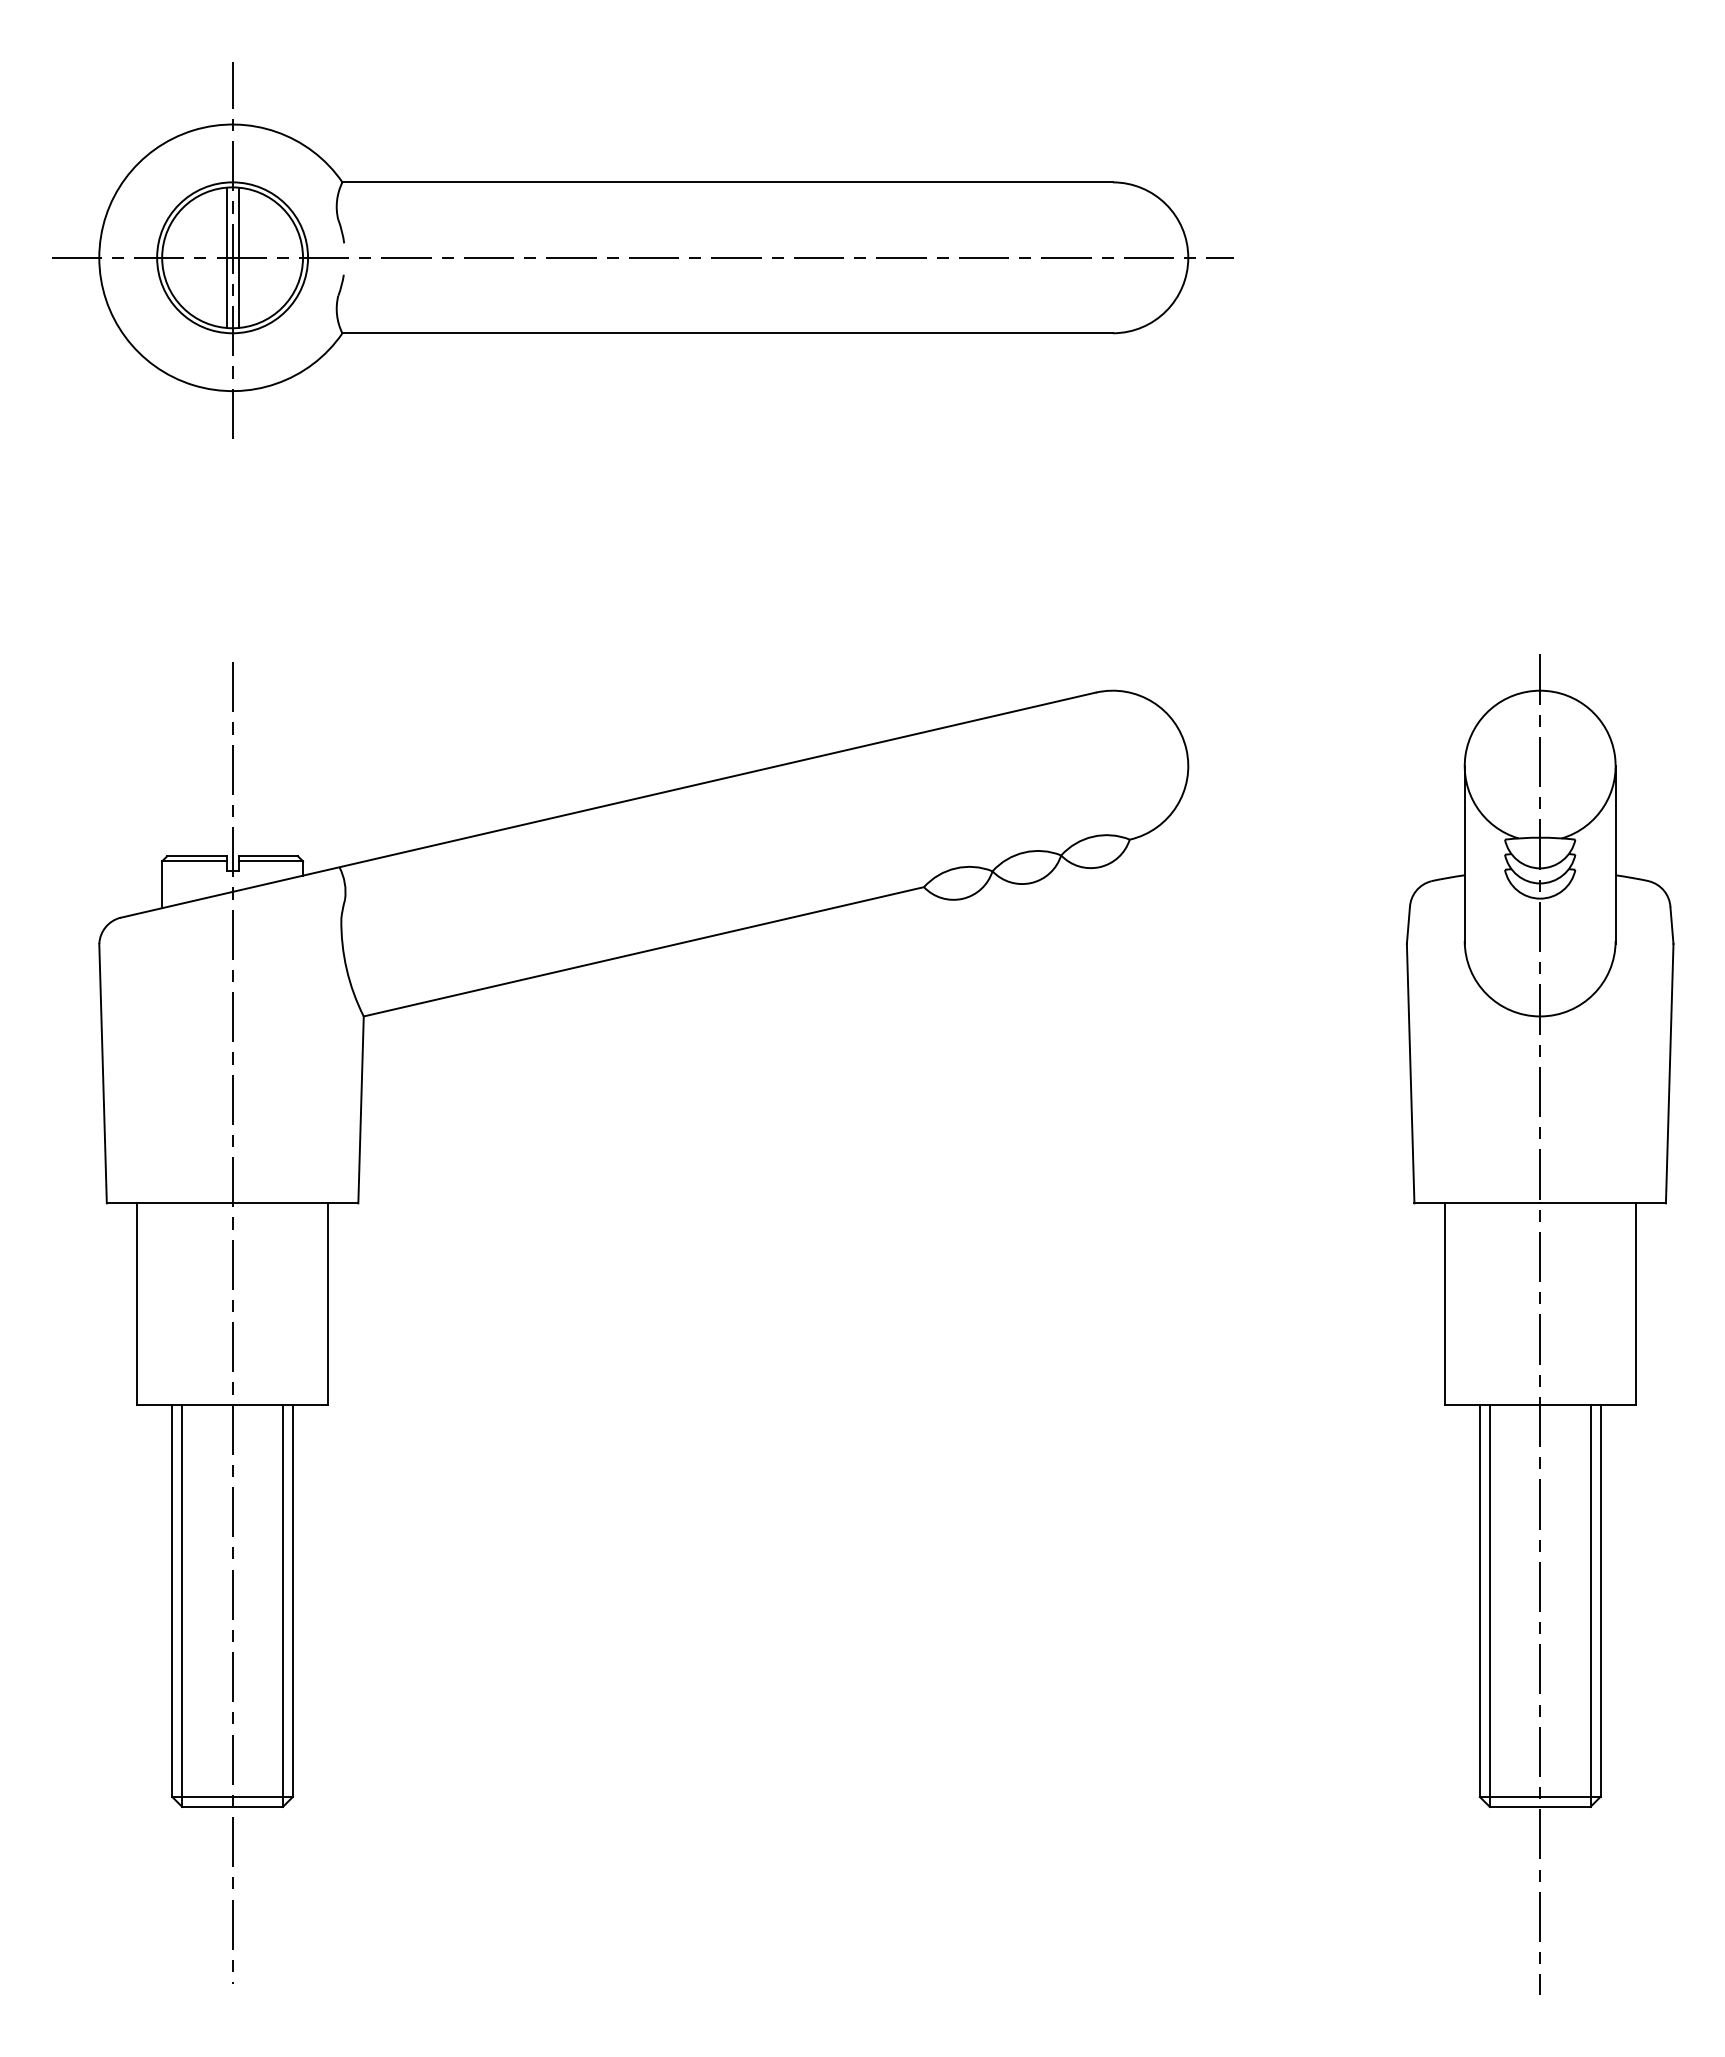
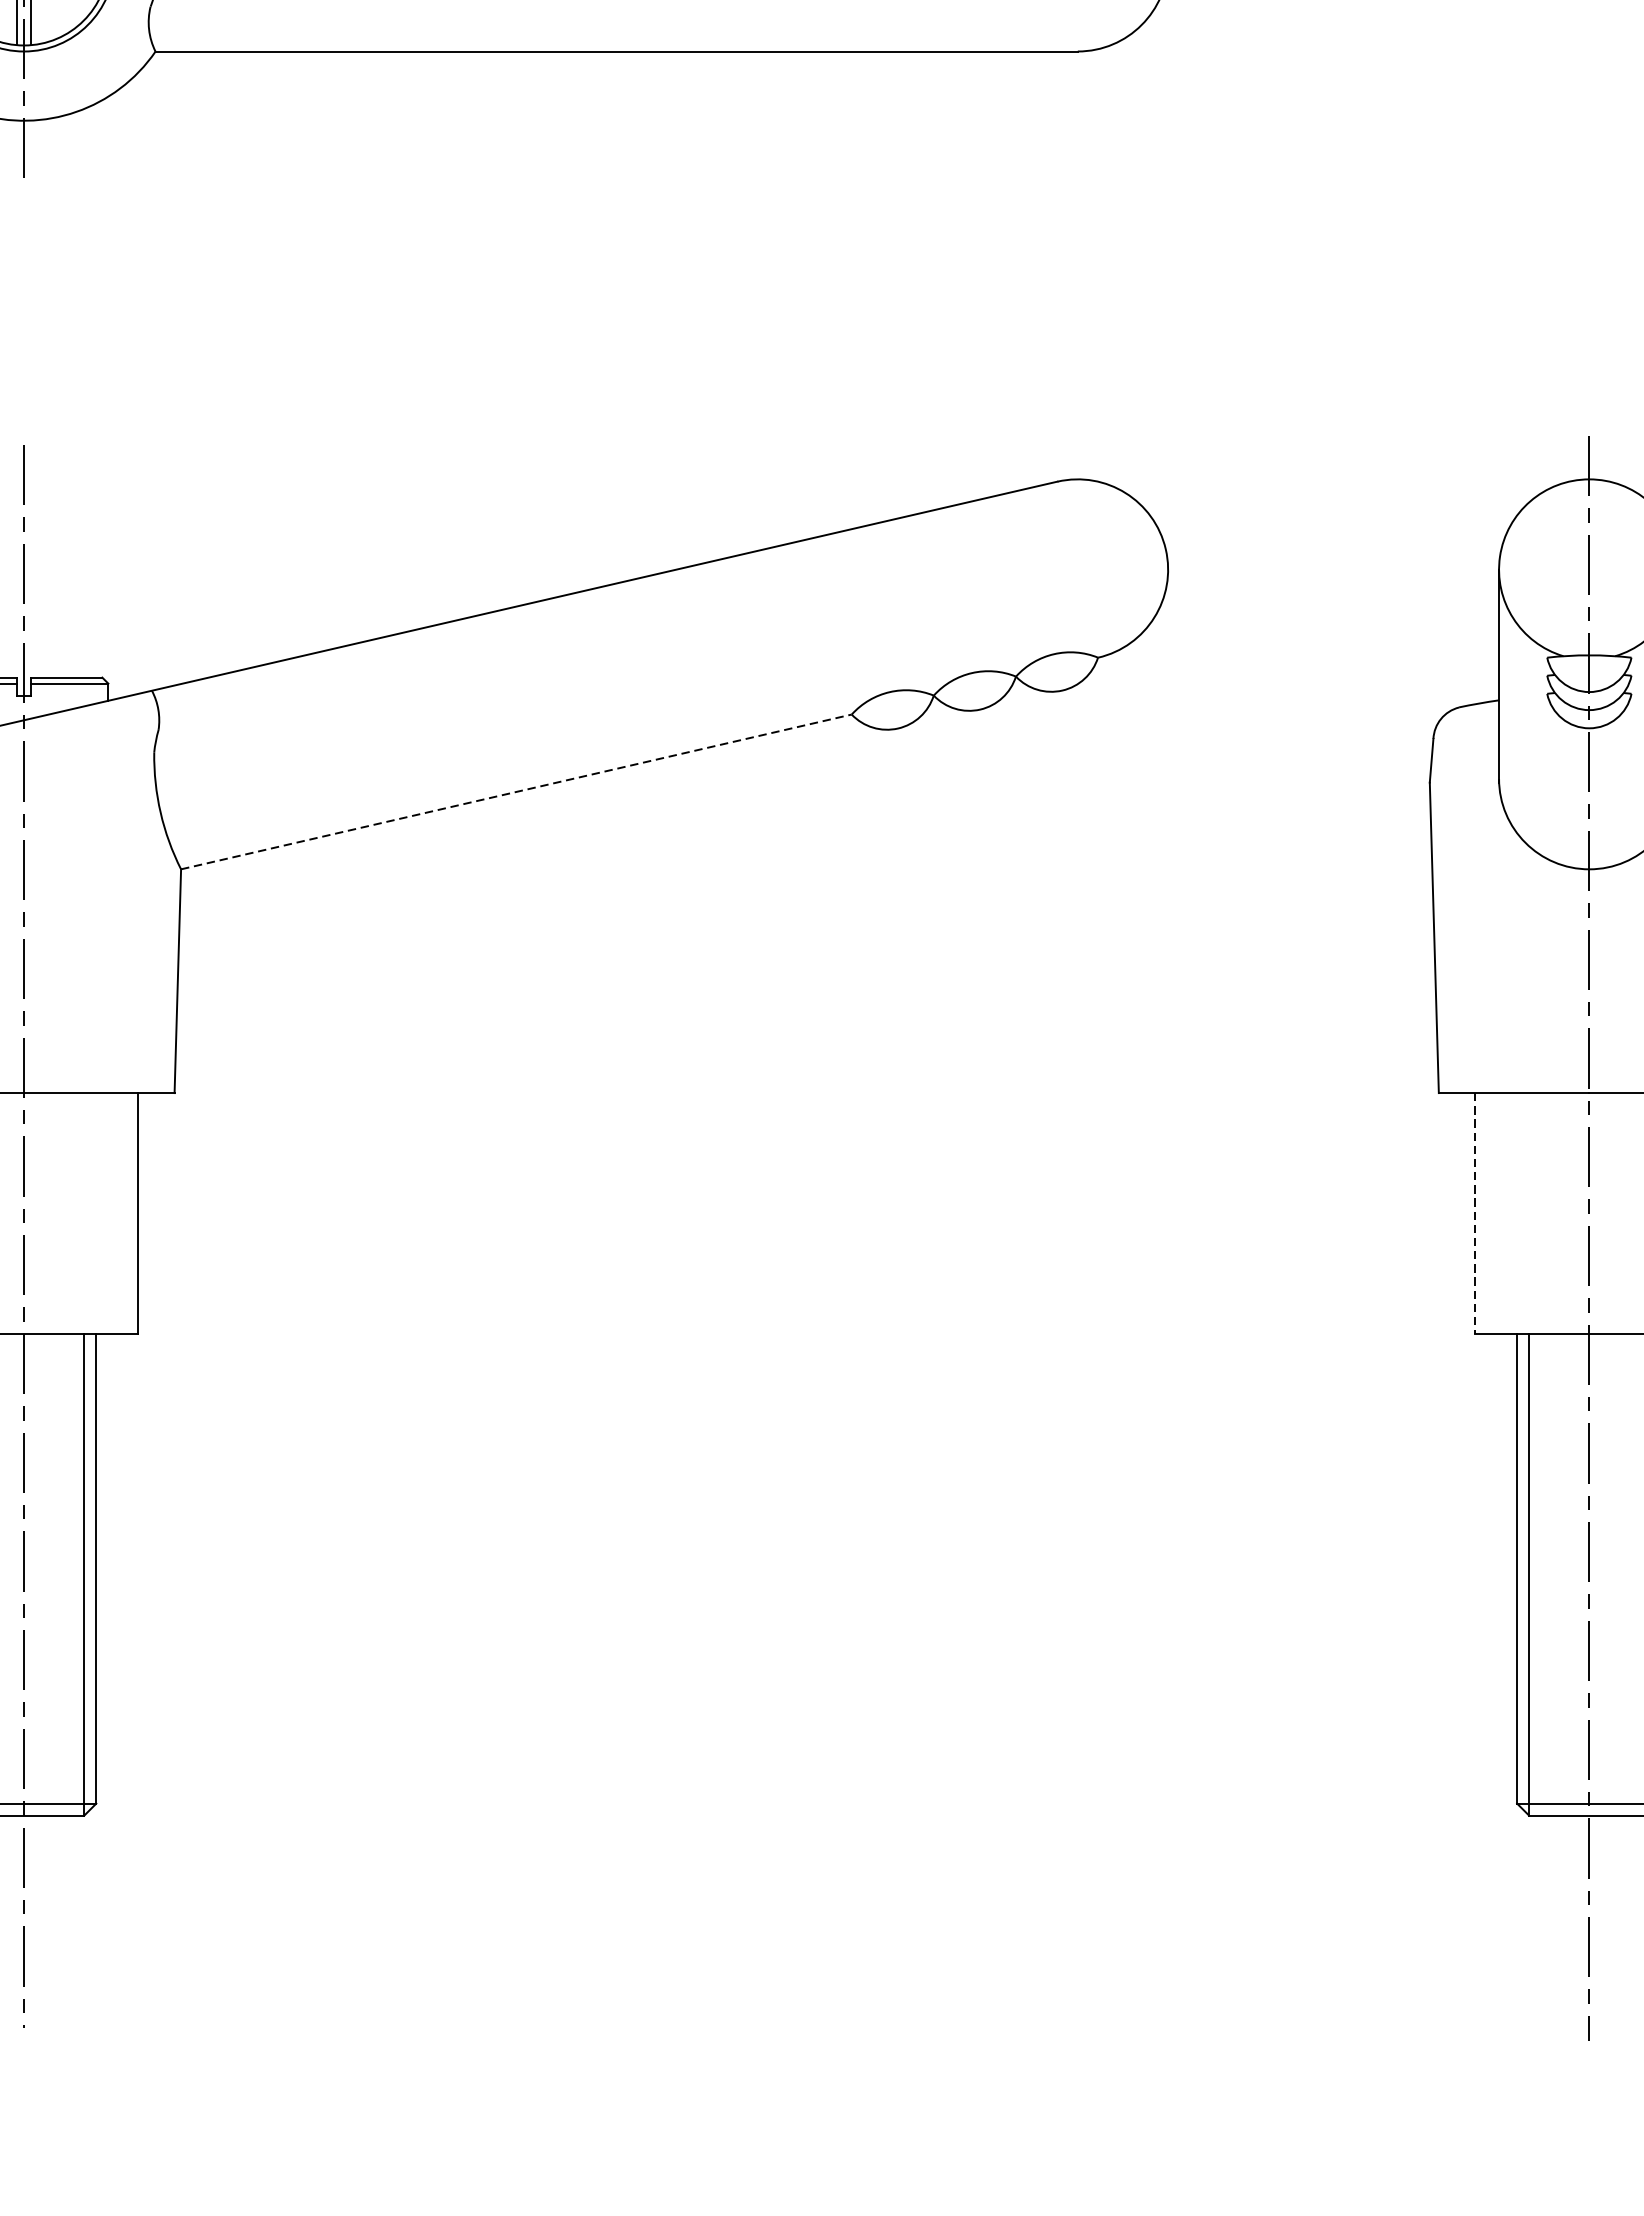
line: (644, 951) -> (517, 791), solid -> dashed
line: (1444, 1303) -> (1474, 1212), solid -> dashed

